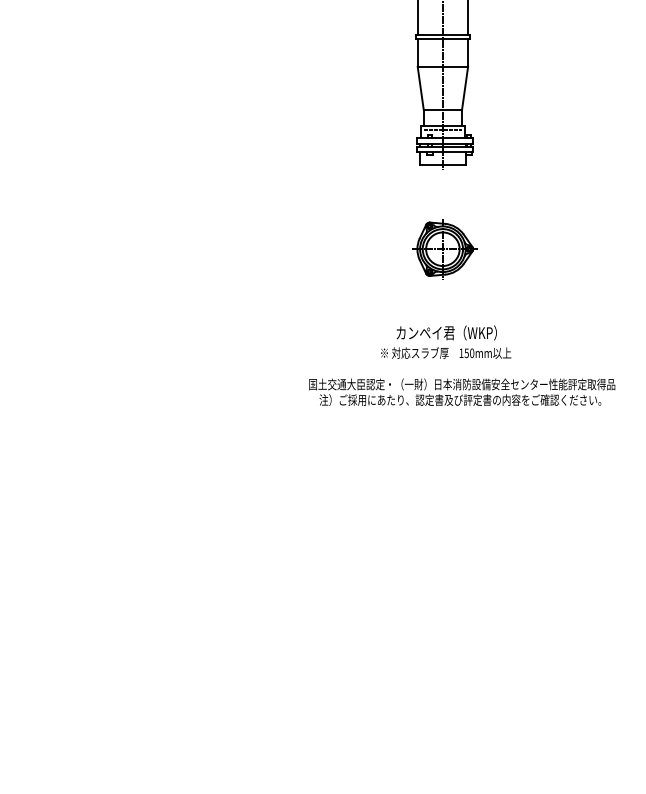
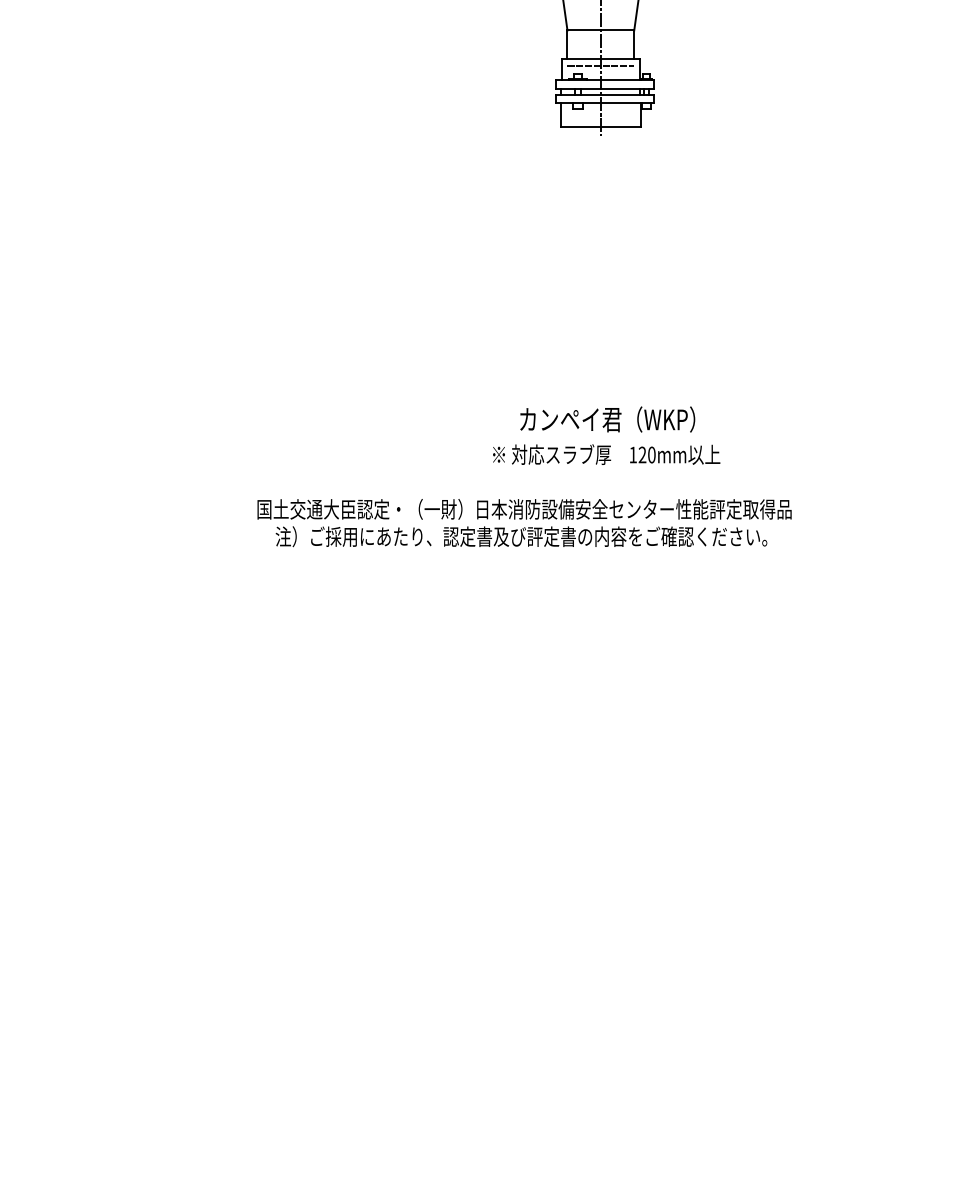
part: (444, 249) -> (603, 273), removed
text: (466, 353) -> (642, 455), 150mm -> 120mm
text: (462, 391) -> (525, 521), moved

